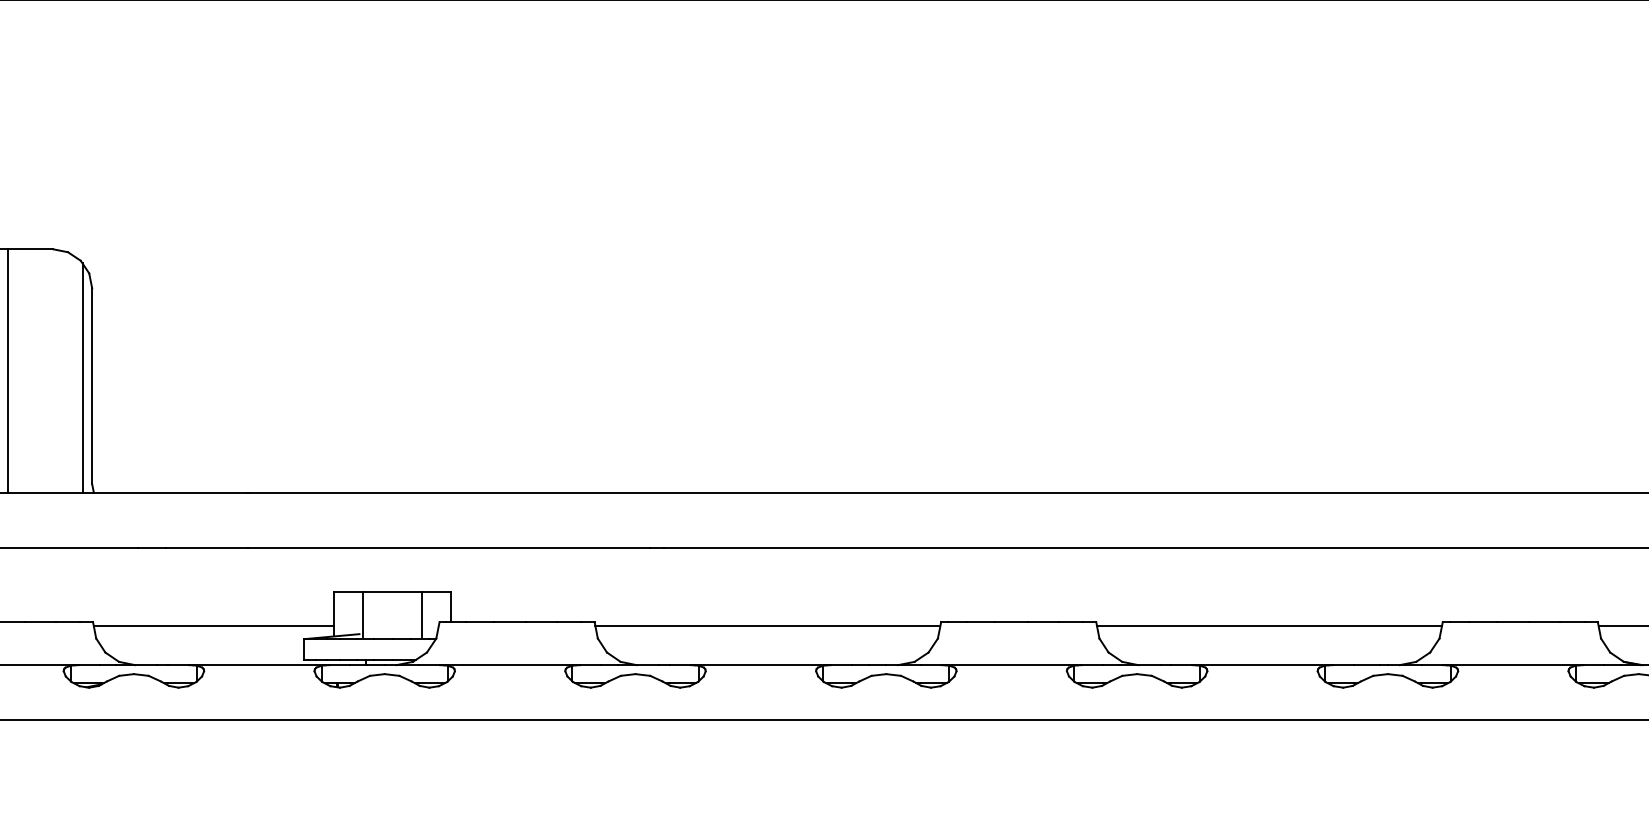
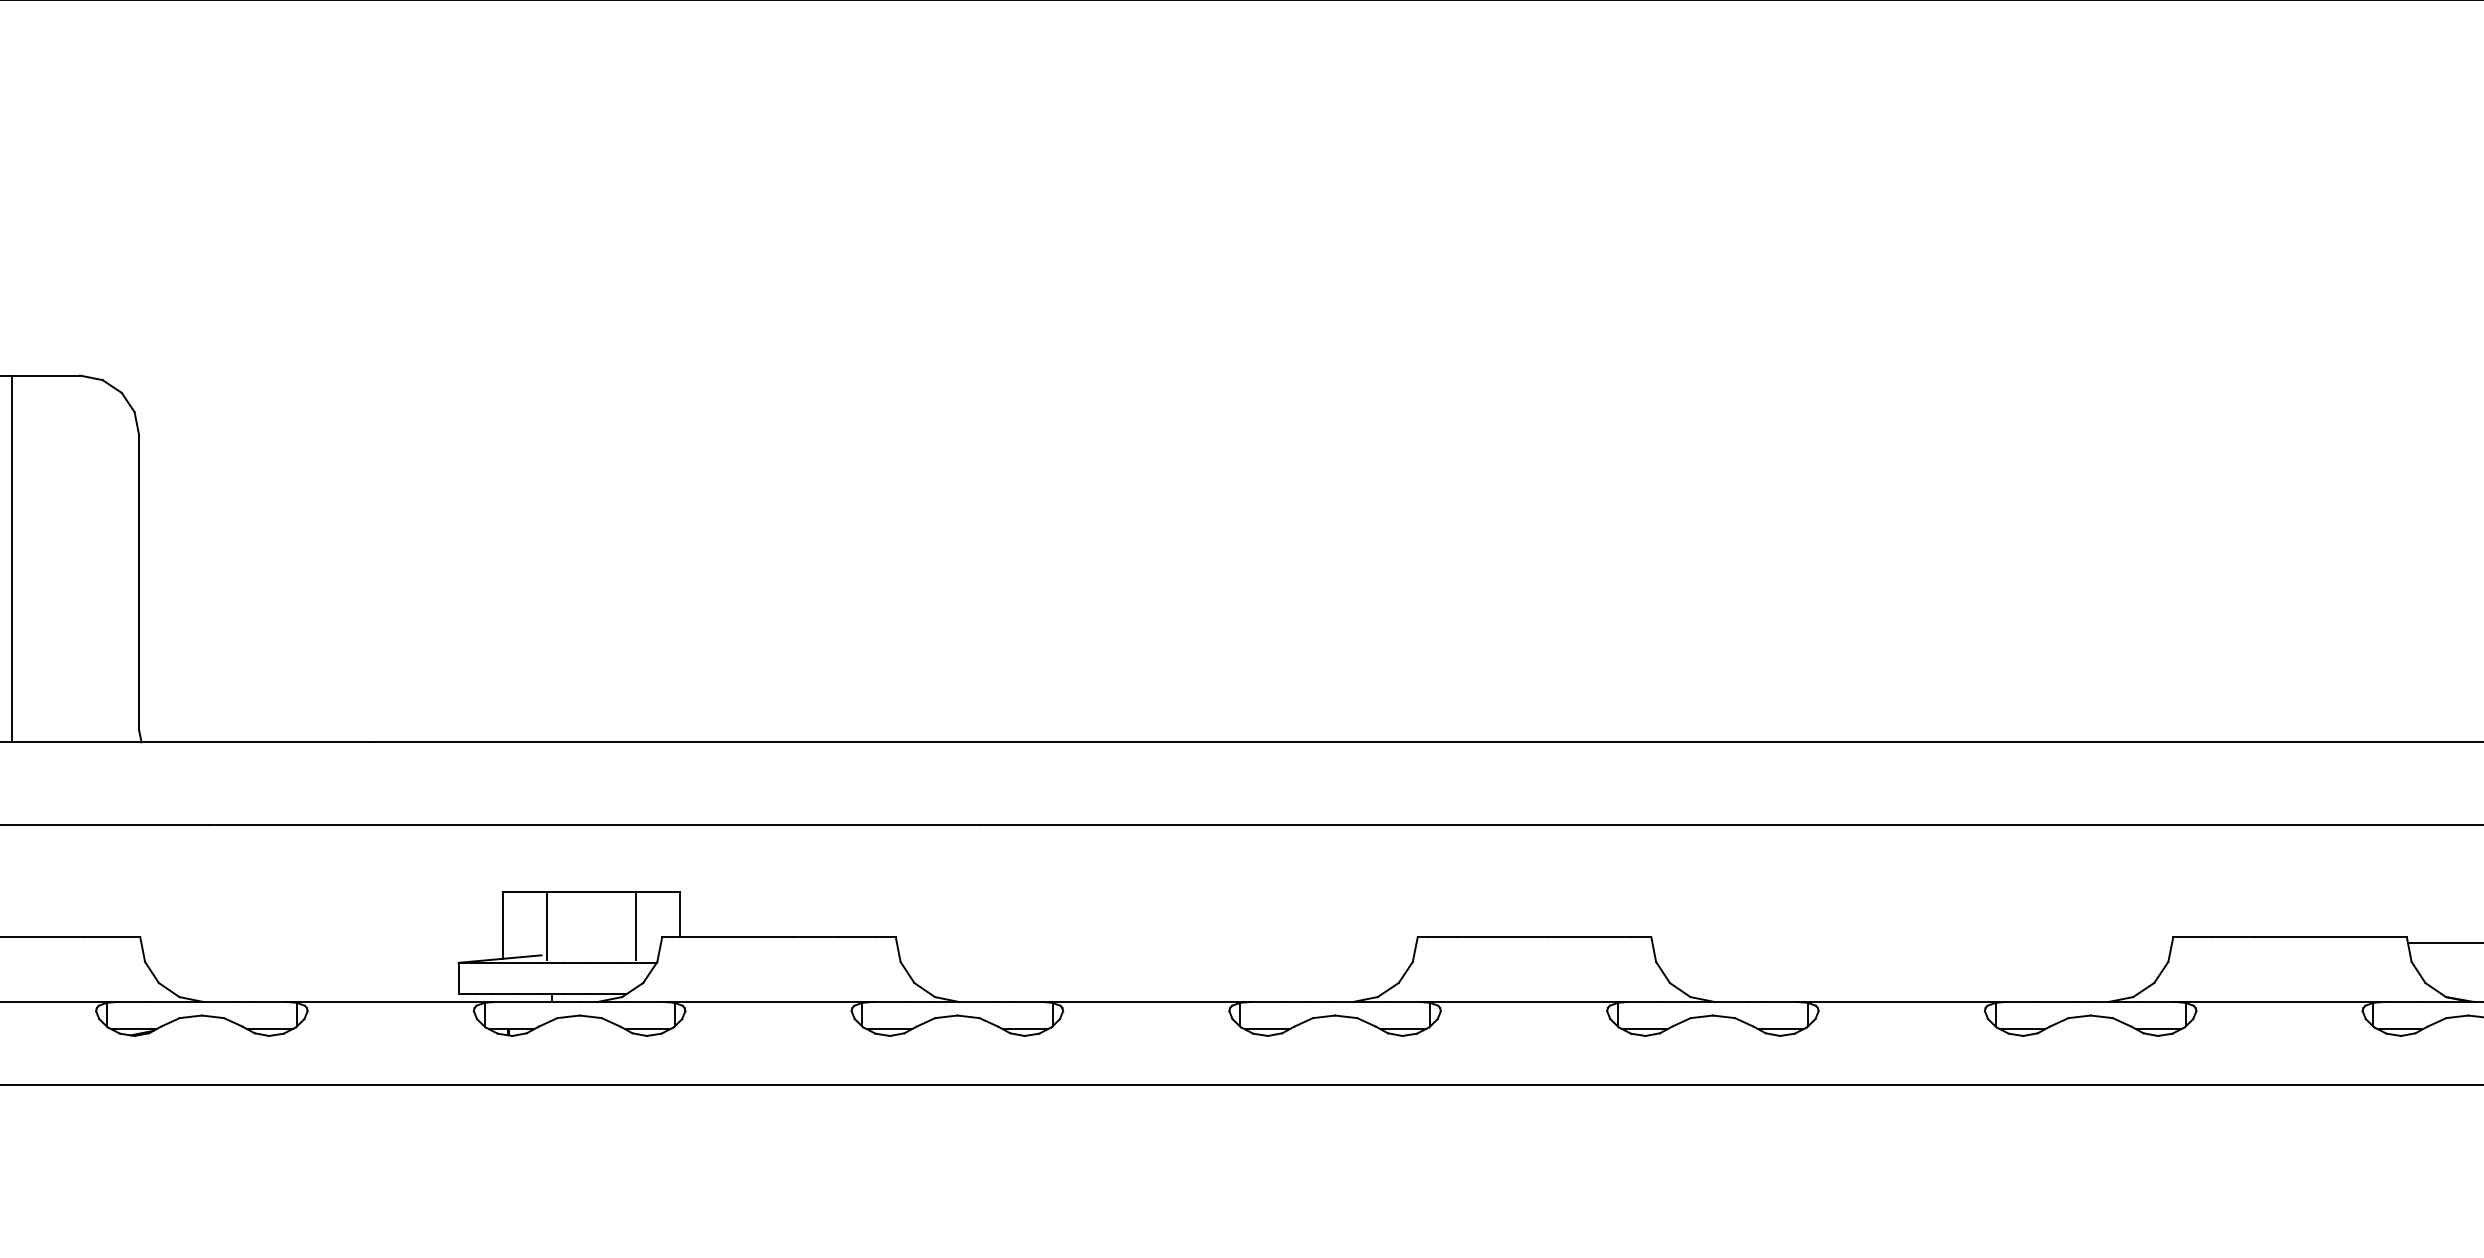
line: (82, 377) -> (124, 568), removed
line: (213, 625) -> (321, 942), removed
line: (767, 625) -> (1156, 942), removed
line: (1269, 625) -> (1912, 942), removed

